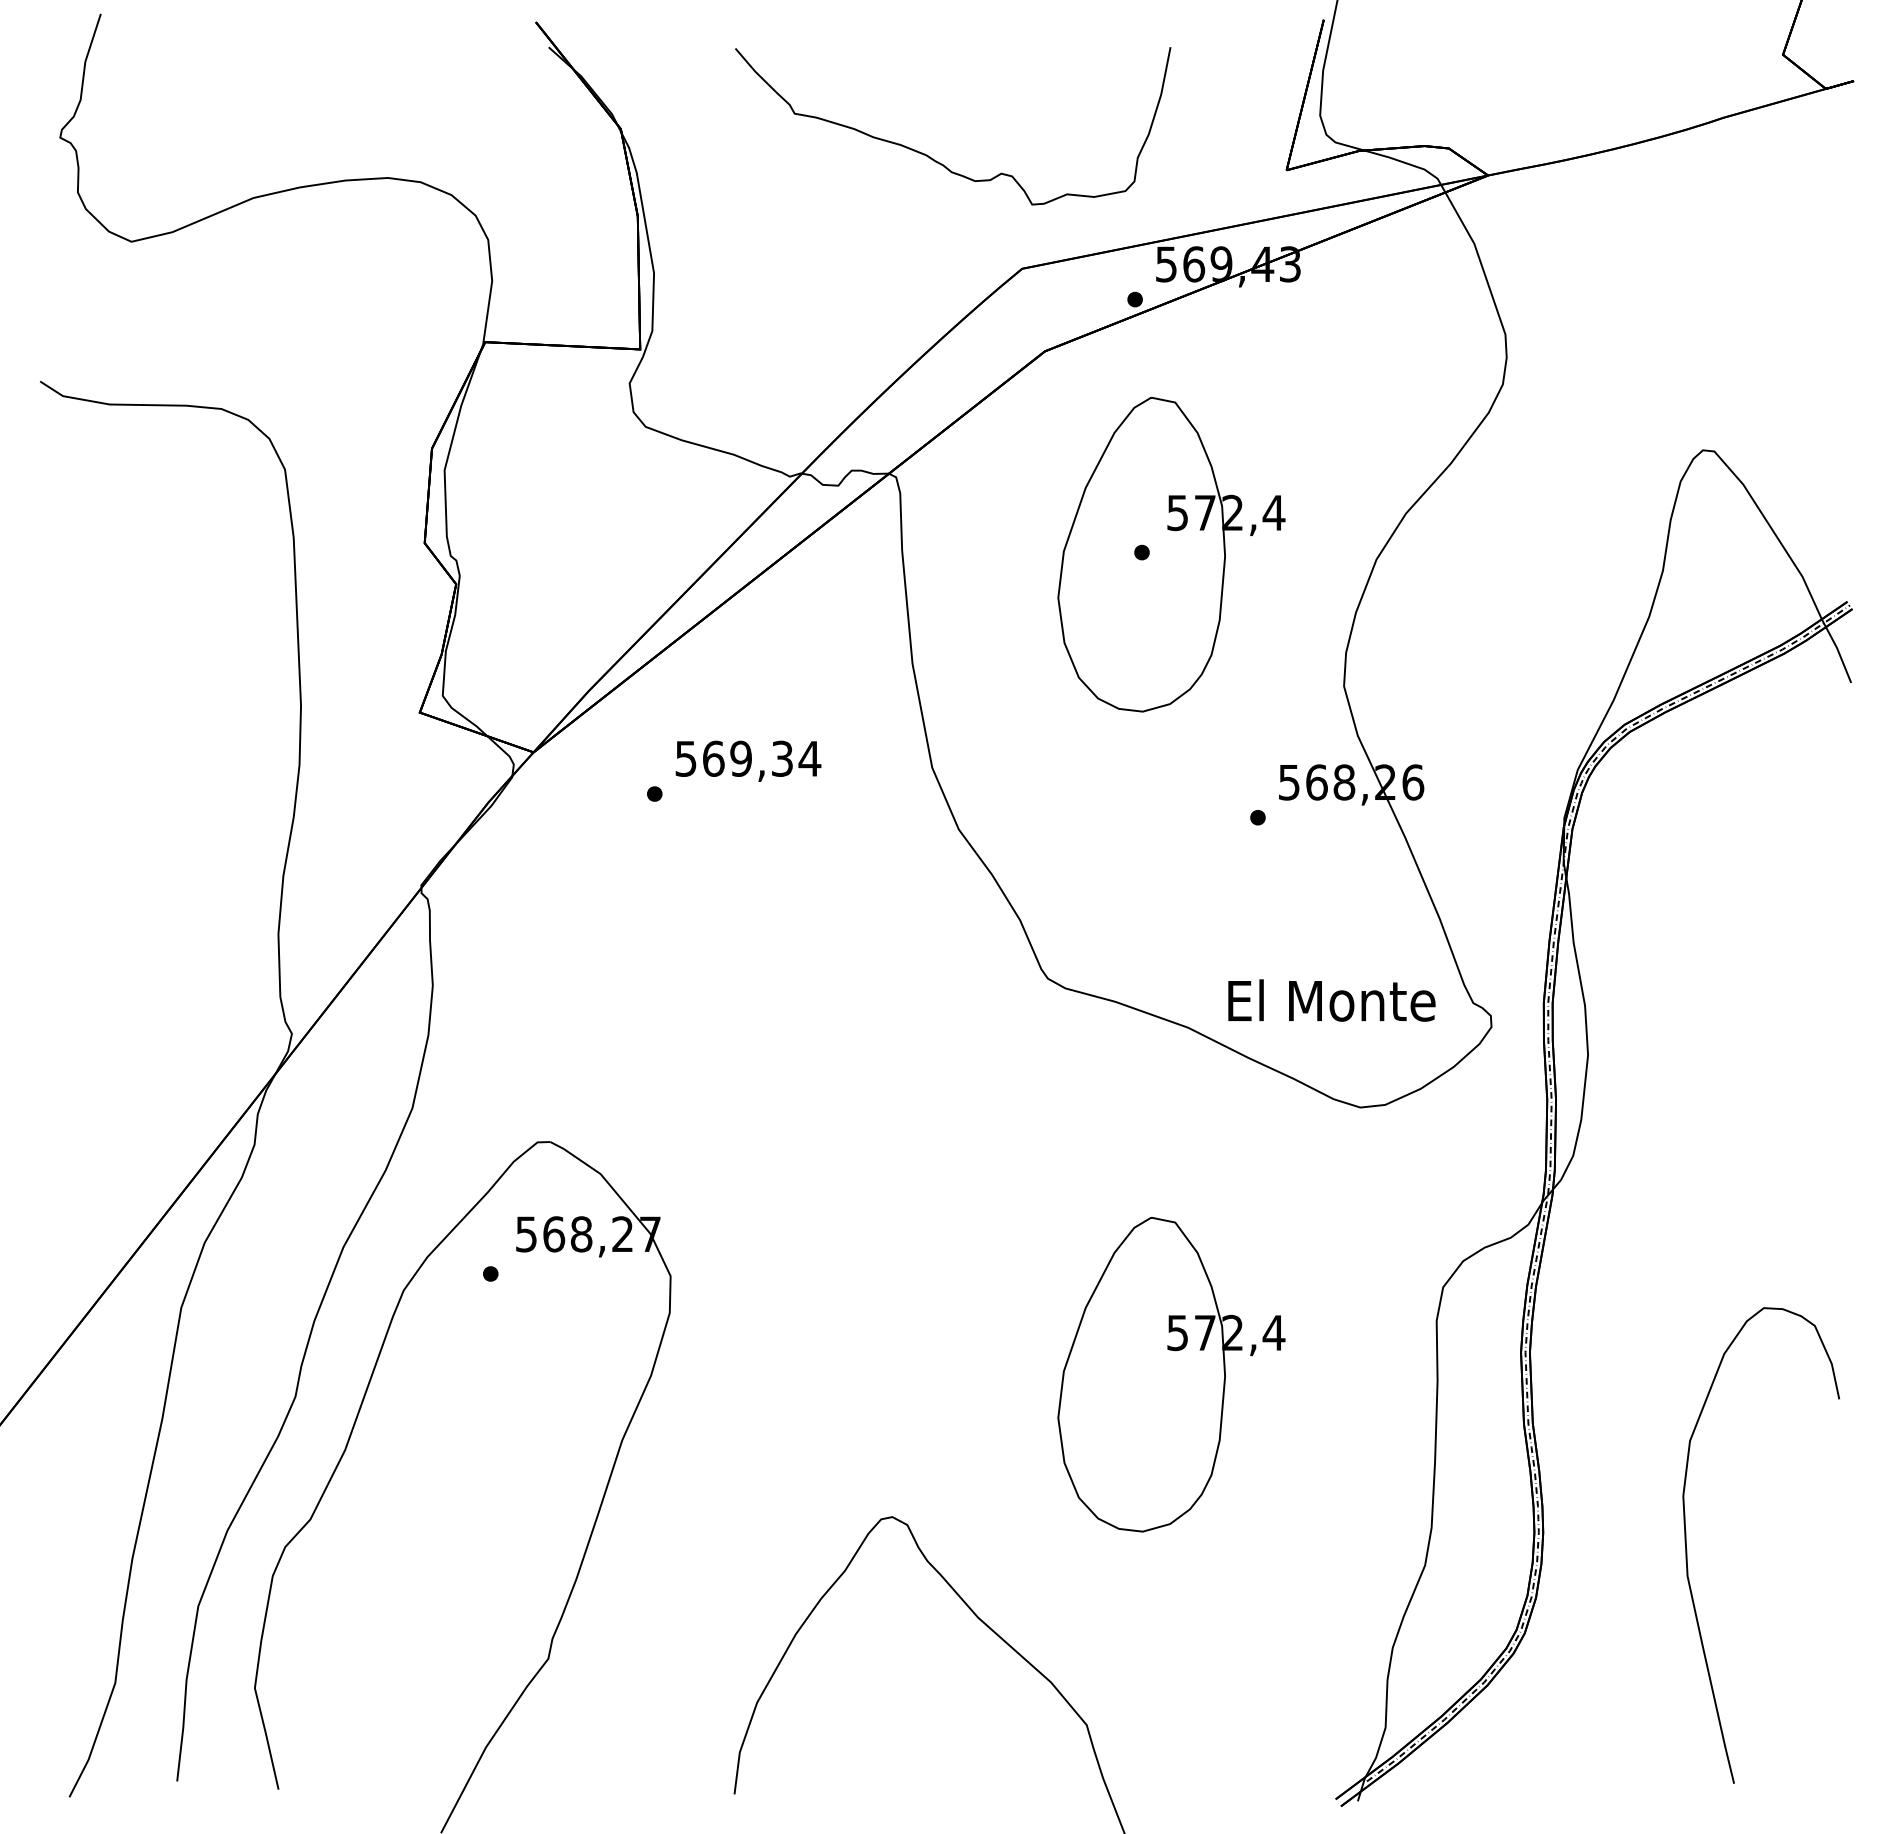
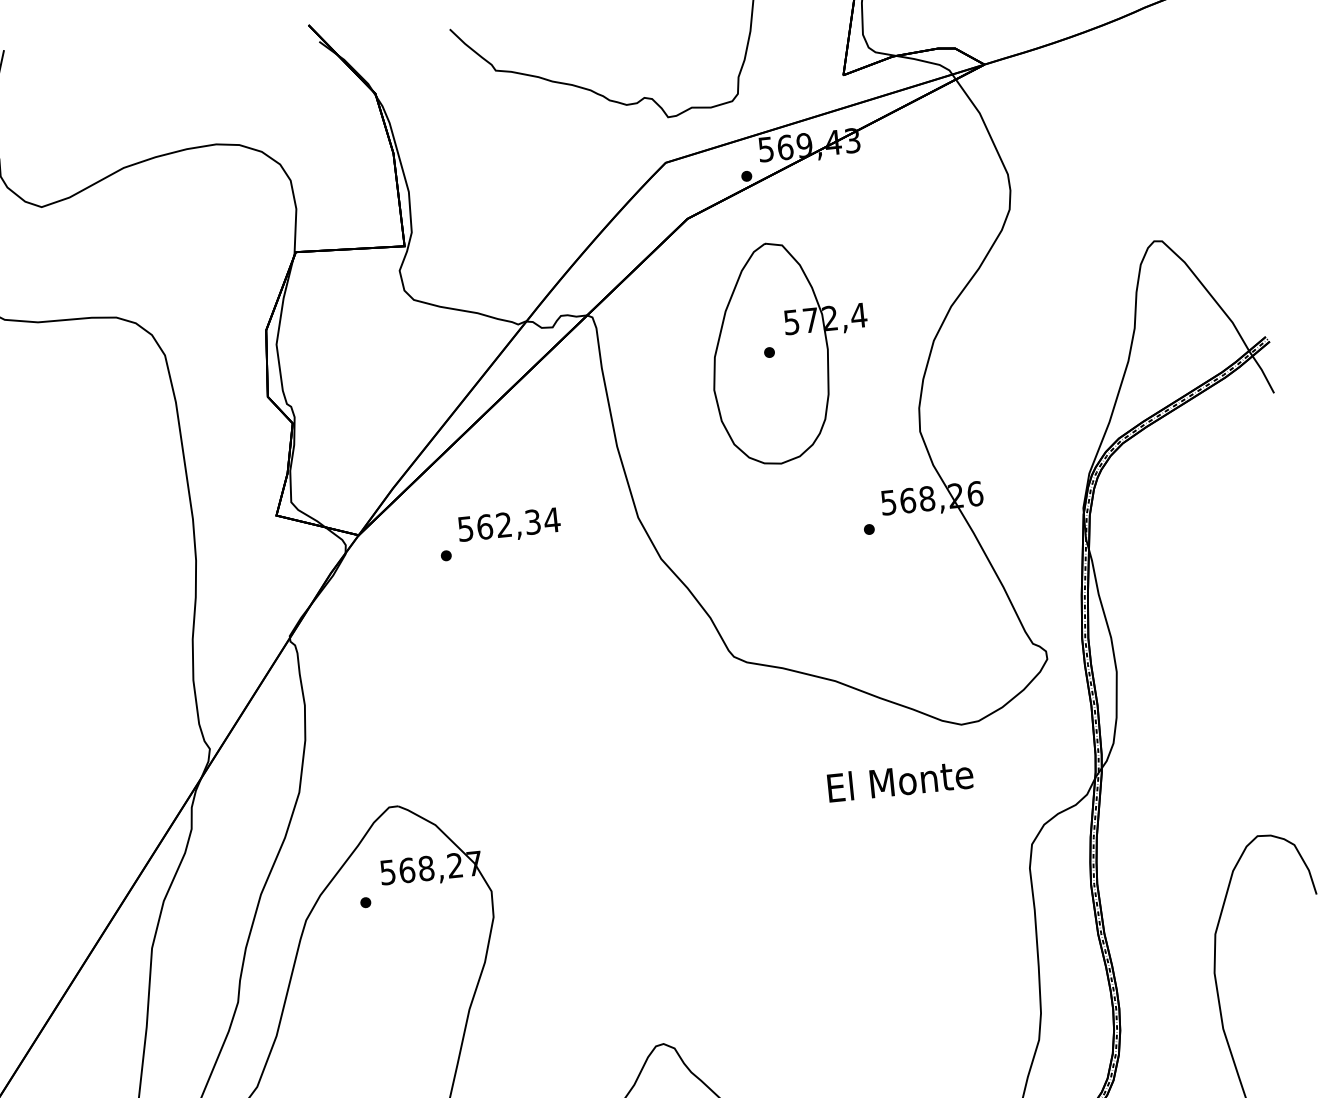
text: (740, 758) -> (503, 524), 569,34 -> 562,34
text: (1331, 1000) -> (900, 781), moved
part: (1171, 1374) -> (848, 924), removed

